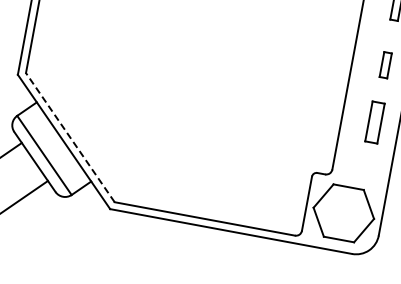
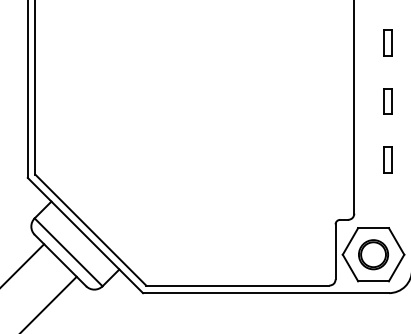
part: (374, 122) -> (387, 159), size x0.62
line: (70, 136) -> (90, 229), dashed -> solid
part: (343, 213) -> (373, 254), added

